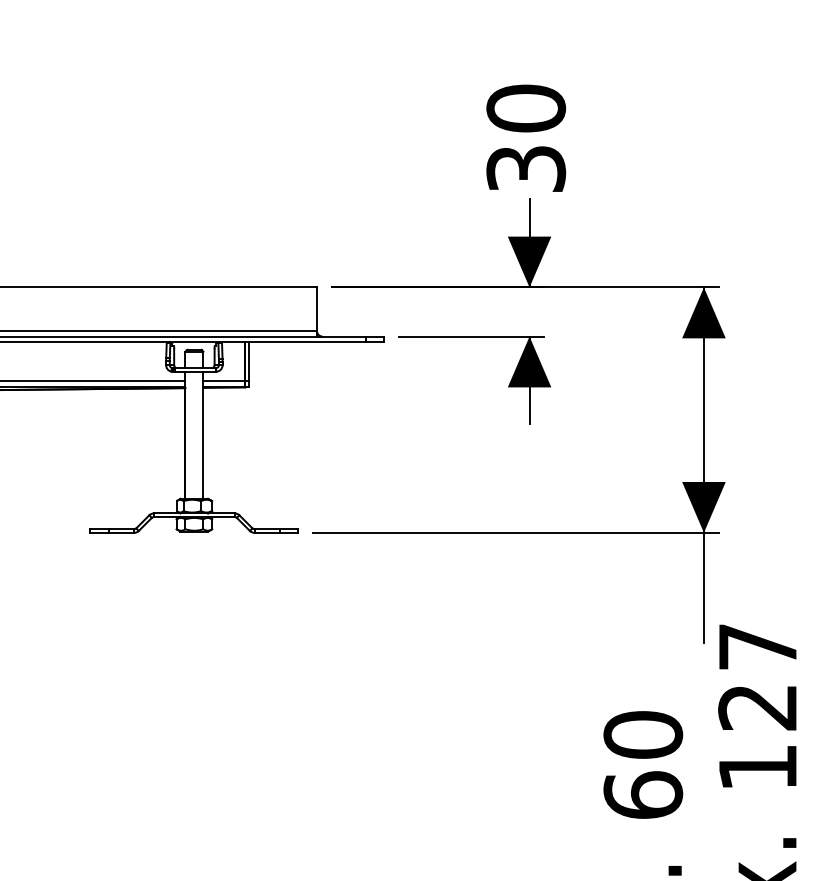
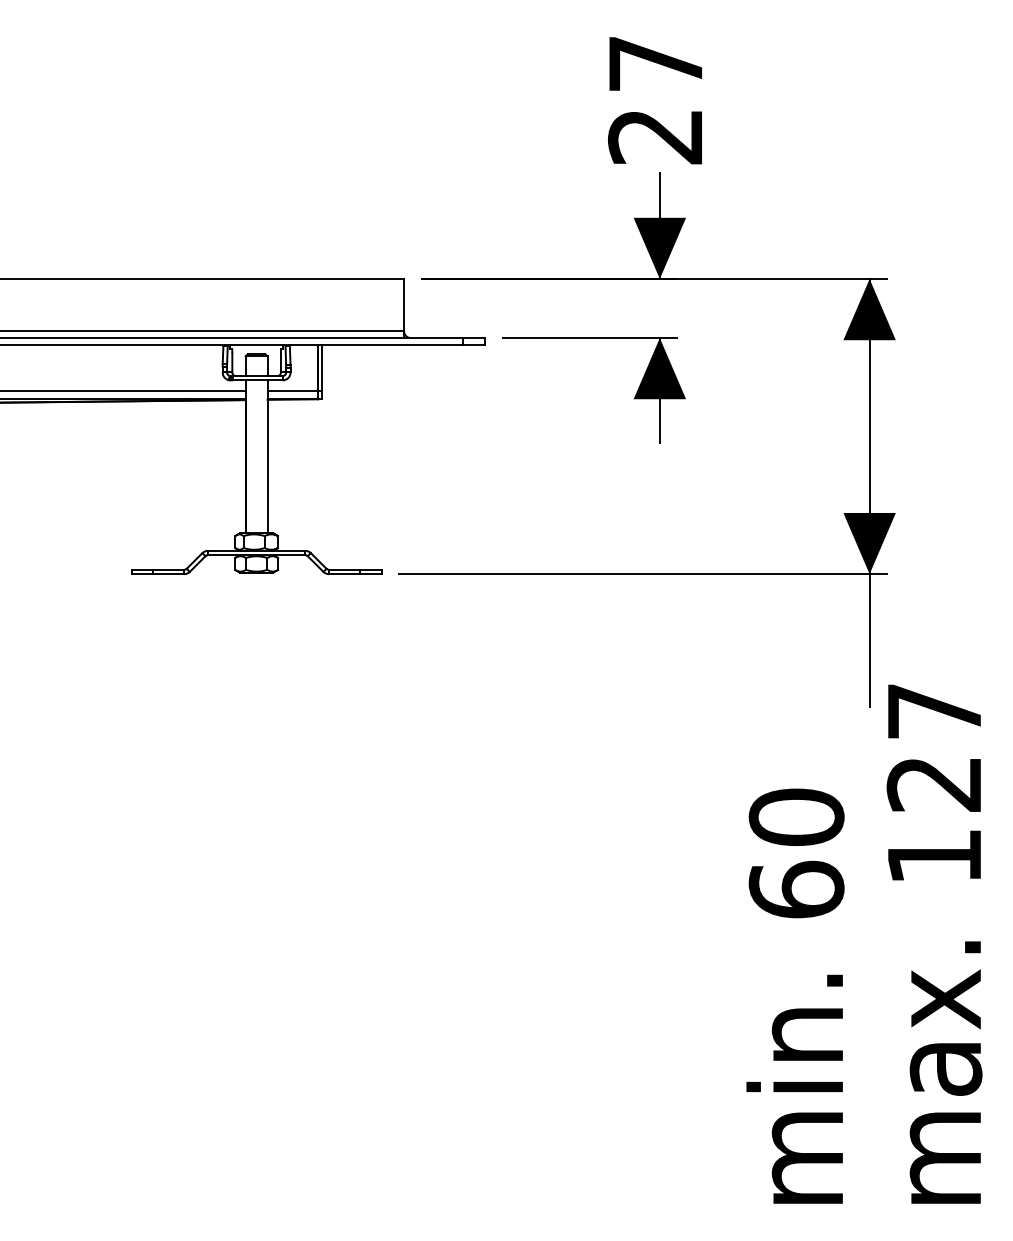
text: (525, 138) -> (655, 99), 30 -> 27

